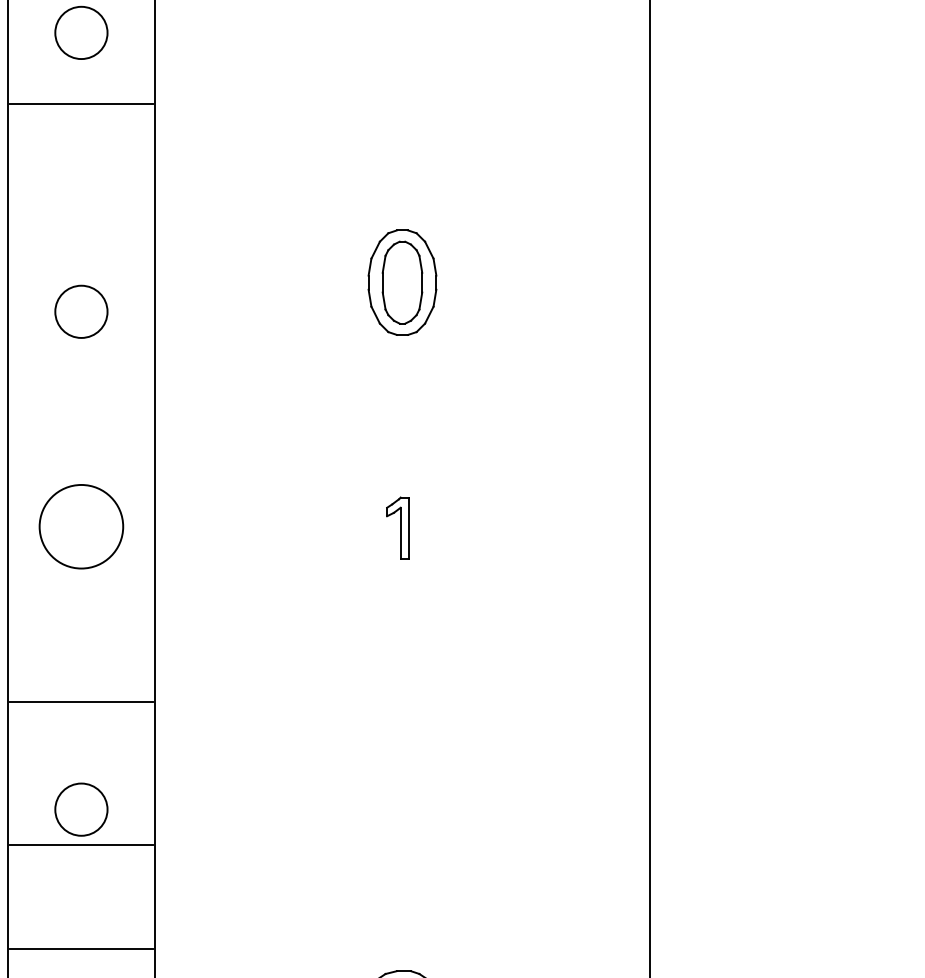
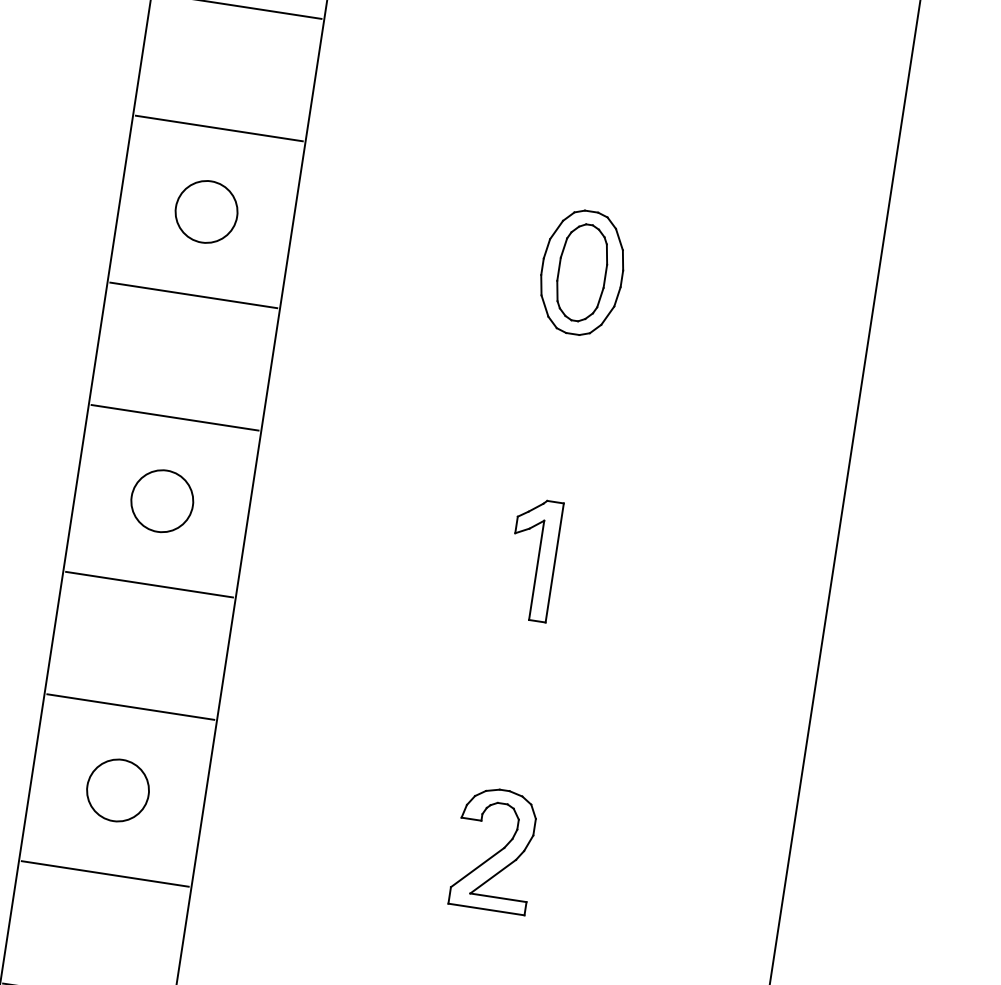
line: (81, 208) -> (219, 128), added
circle: (81, 311) -> (206, 211), moved
line: (81, 351) -> (193, 295), added
line: (81, 455) -> (175, 417), added
circle: (81, 526) -> (162, 500), size x0.62
part: (397, 527) -> (532, 558), size x1.67
line: (81, 597) -> (149, 584), added
part: (403, 774) -> (495, 849), added
circle: (81, 809) -> (118, 790), moved

